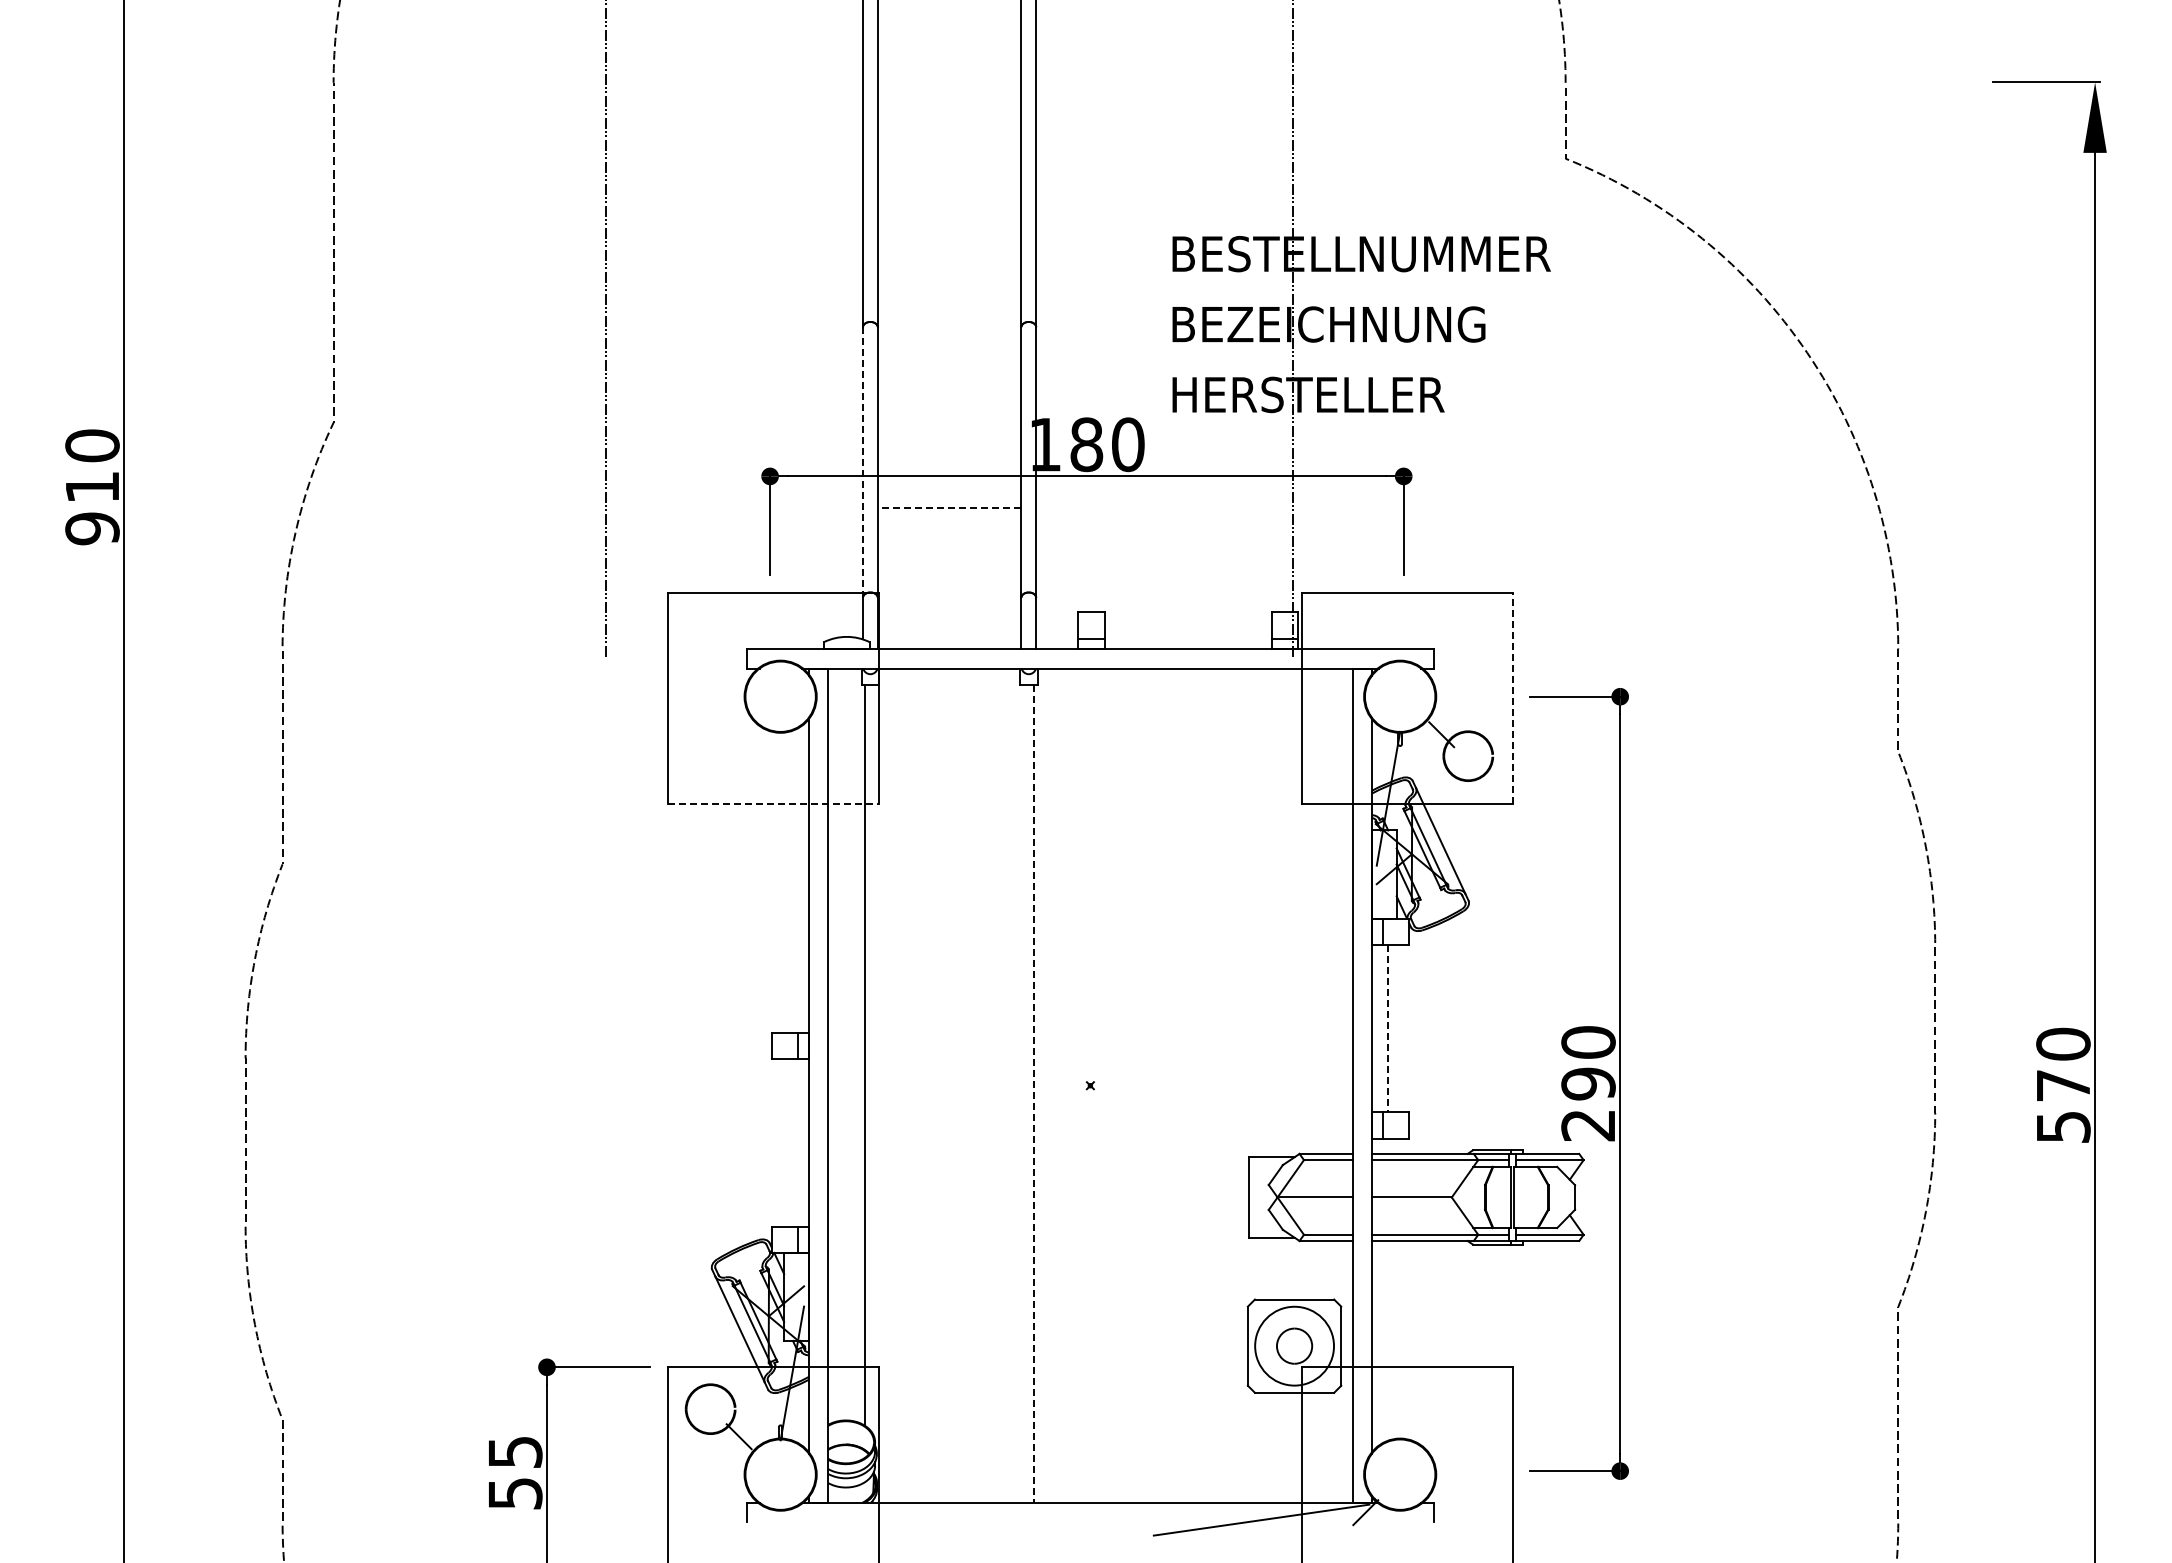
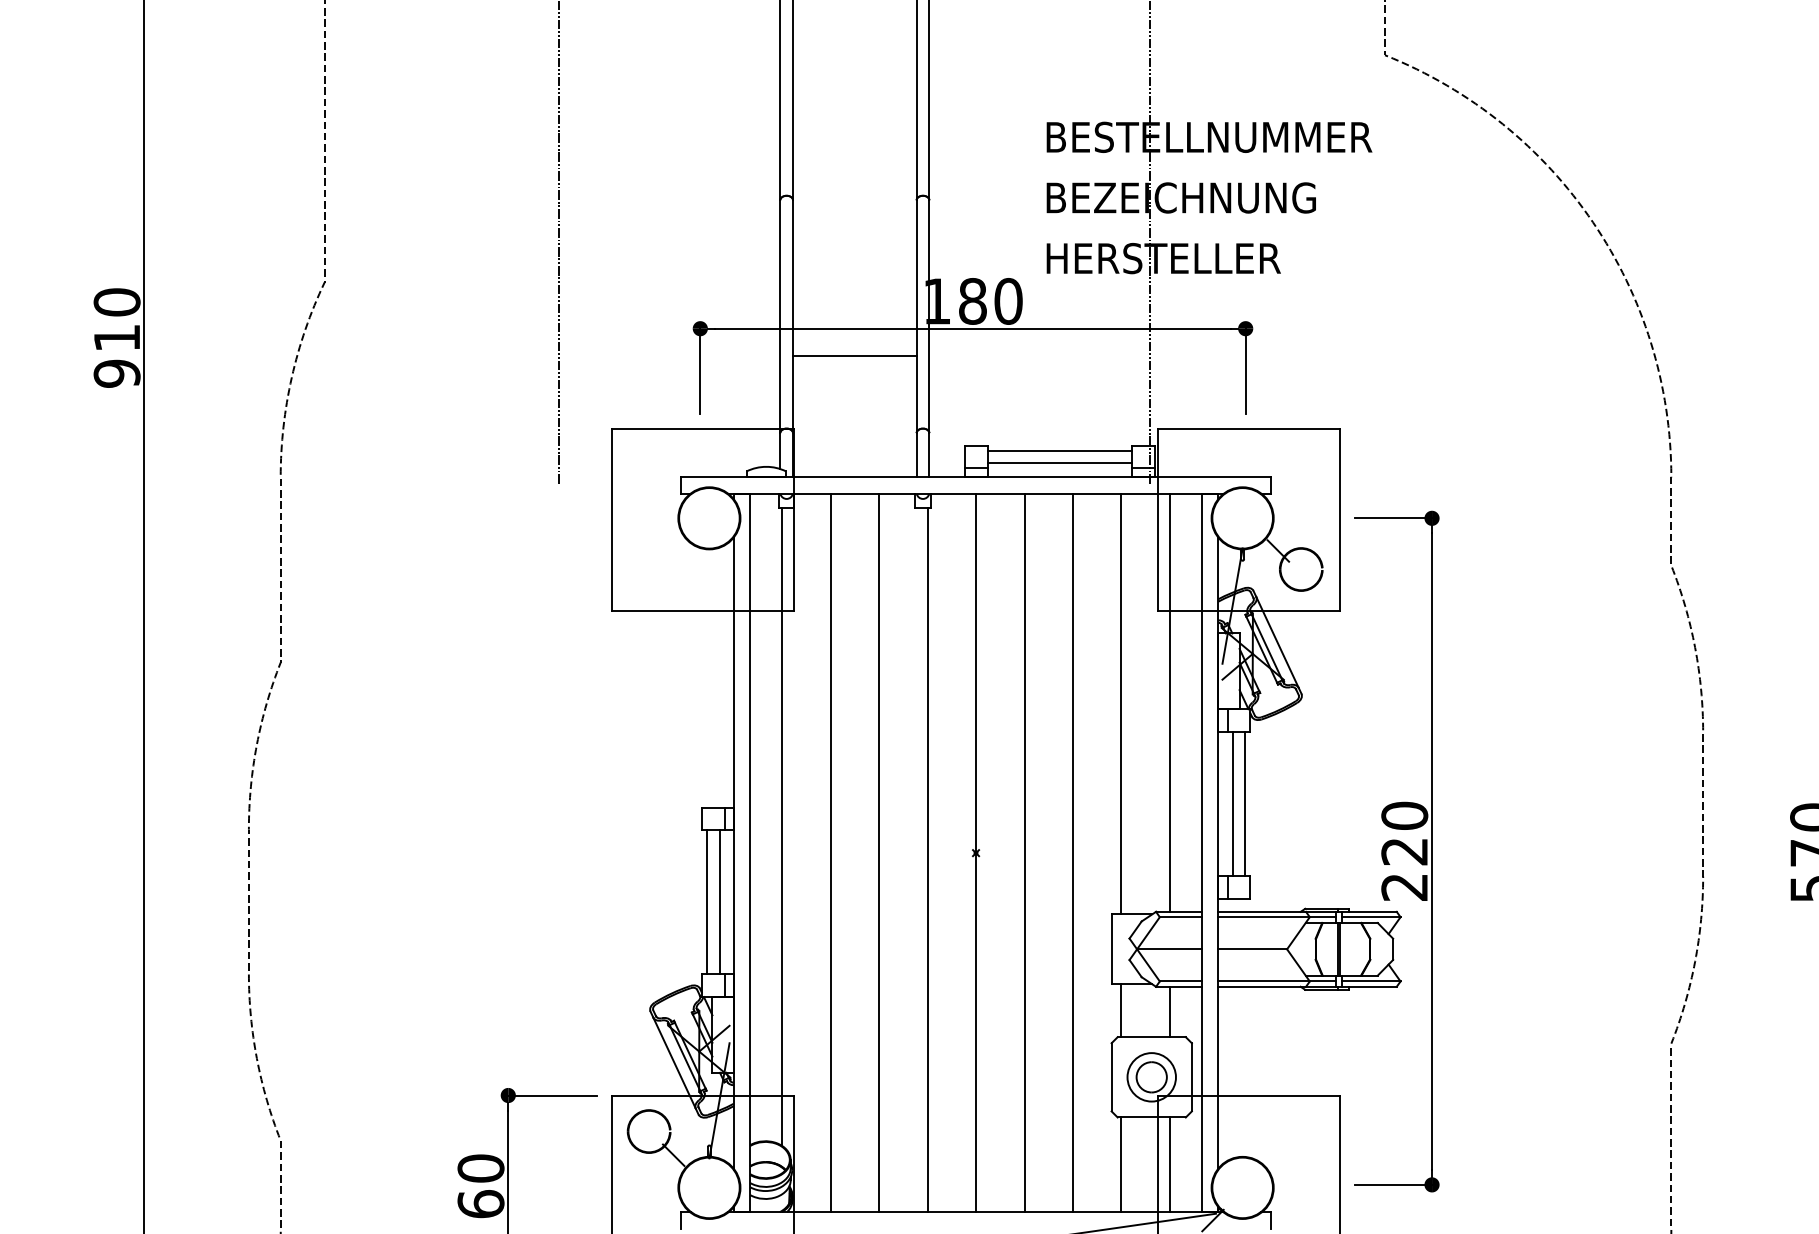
line: (863, 461) -> (780, 315), dashed -> solid
line: (949, 508) -> (854, 356), dashed -> solid
line: (1187, 618) -> (1059, 451), added
line: (1187, 632) -> (1059, 463), added
line: (1512, 698) -> (1339, 519), dashed -> solid
line: (773, 804) -> (703, 611), dashed -> solid
line: (1315, 910) -> (1169, 702), added
line: (1259, 912) -> (1121, 704), added
line: (1388, 1028) -> (1232, 803), dashed -> solid
line: (1403, 1028) -> (1245, 803), added
text: (1588, 1083) -> (1404, 851), 290 -> 220
line: (921, 1085) -> (830, 852), added
line: (977, 1085) -> (878, 852), added
line: (1090, 1085) -> (976, 852), added
line: (1146, 1085) -> (1024, 852), added
line: (1203, 1085) -> (1073, 852), added
line: (1034, 1094) -> (927, 860), dashed -> solid
line: (777, 1142) -> (706, 902), added
line: (792, 1142) -> (719, 902), added
line: (1259, 1268) -> (1121, 1010), added
line: (1315, 1270) -> (1169, 1012), added
circle: (1294, 1346) -> (1151, 1077), size x0.71
line: (1259, 1447) -> (1121, 1164), added
line: (1315, 1447) -> (1169, 1164), added
text: (515, 1472) -> (481, 1186), 55 -> 60

